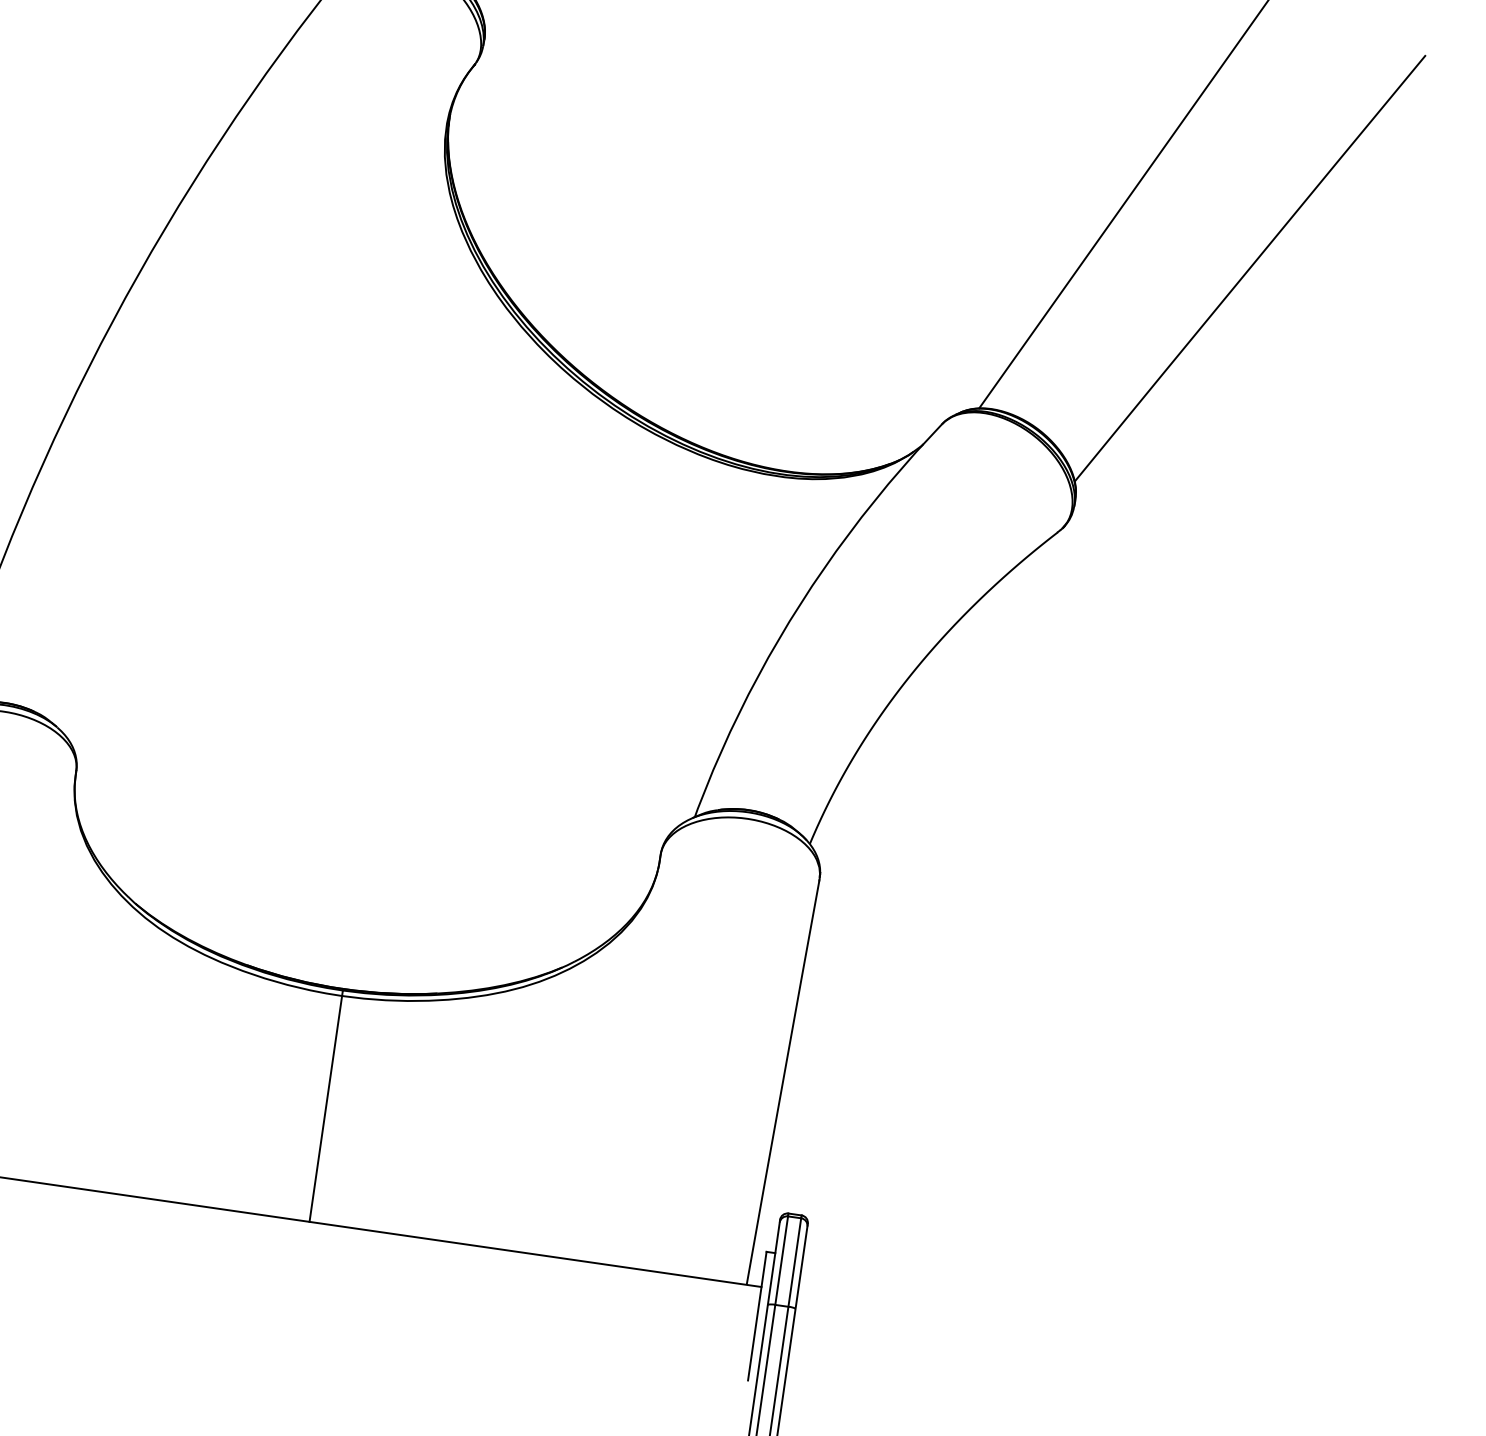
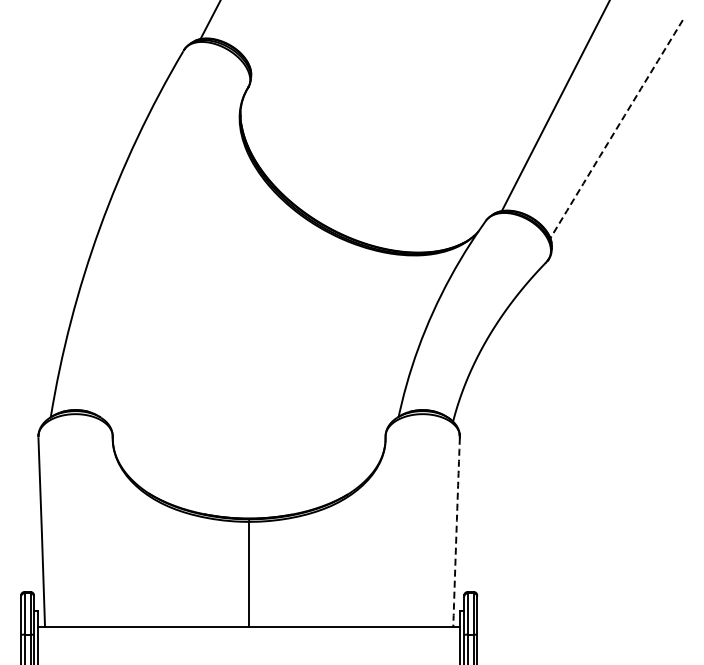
arc: (1249, 268) -> (616, 129), solid -> dashed
arc: (782, 1082) -> (456, 532), solid -> dashed

